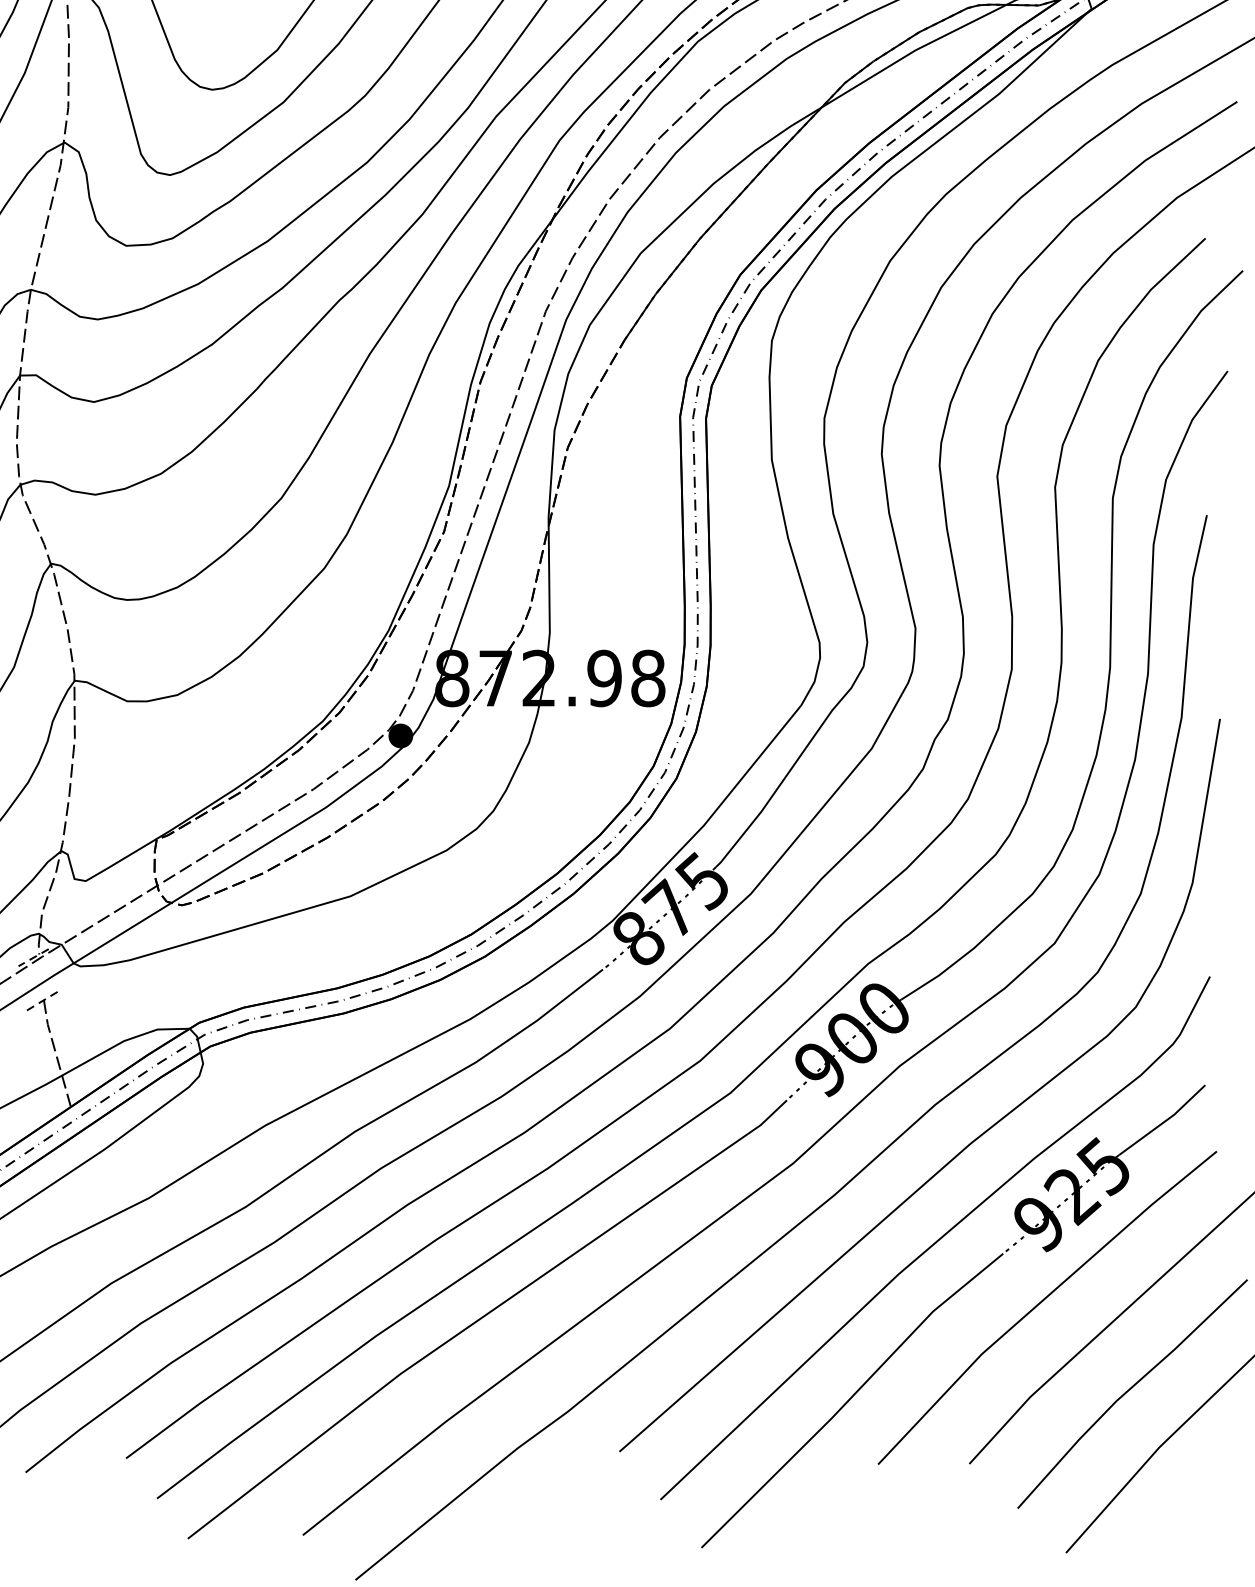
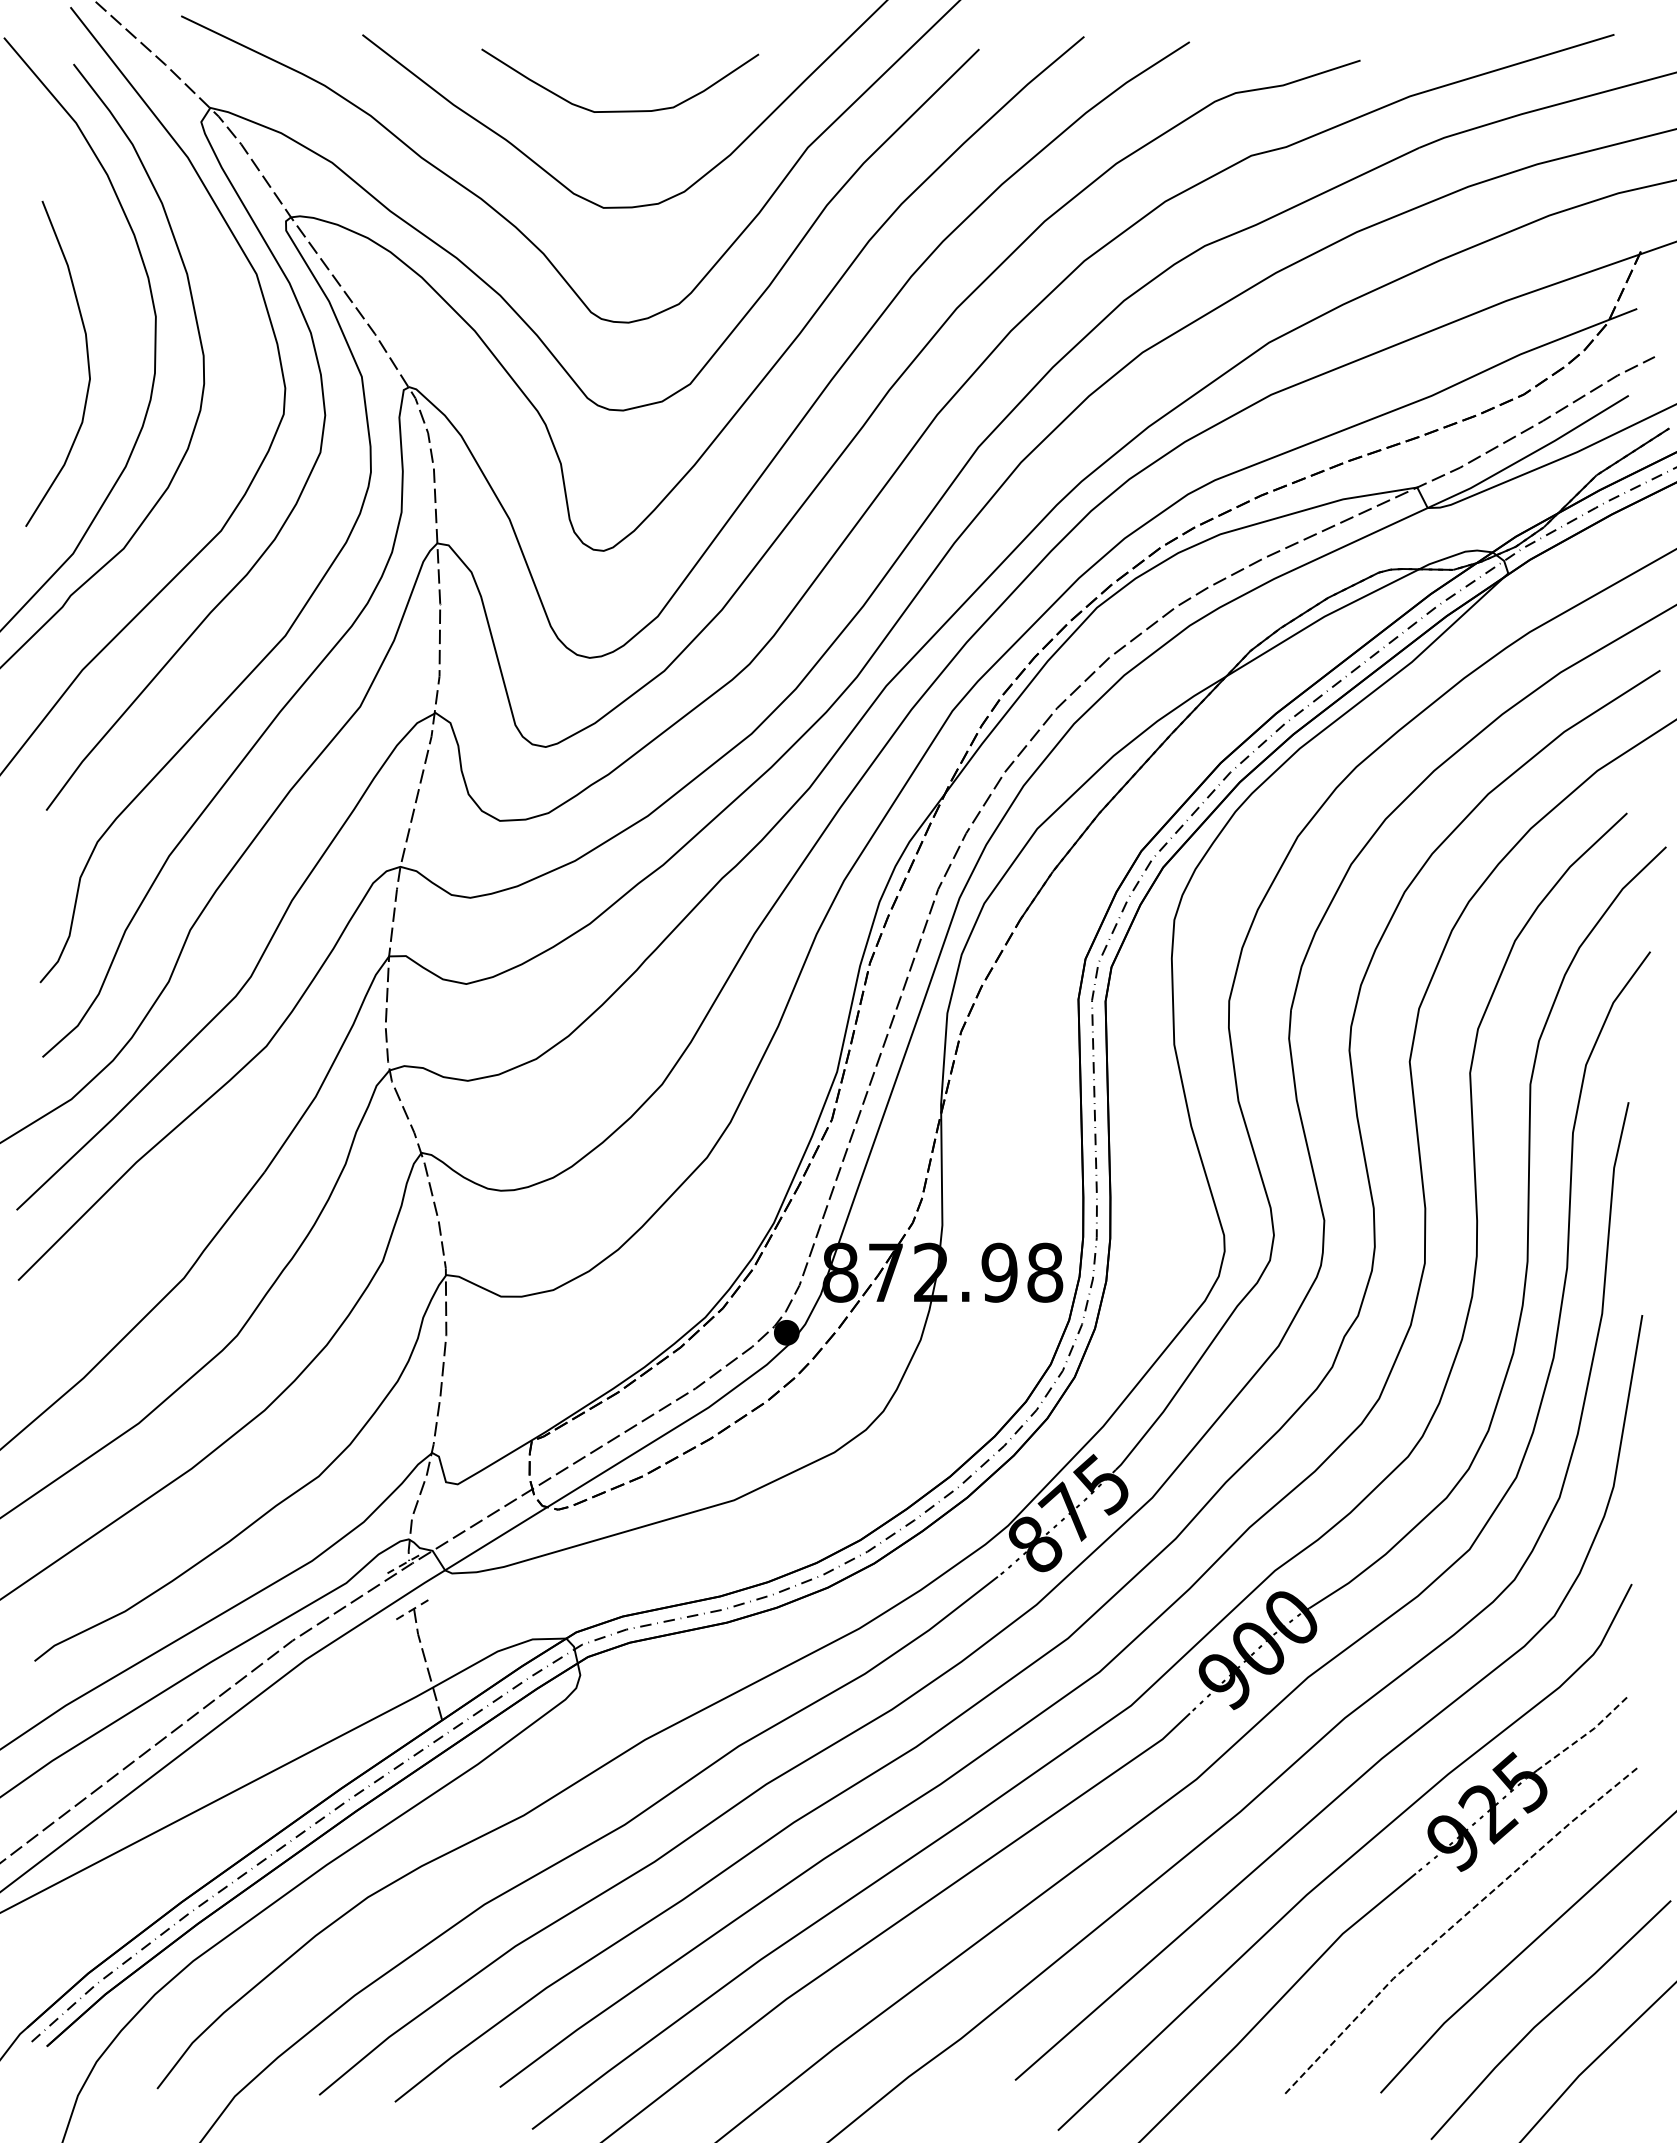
line: (1164, 1121) -> (1584, 1735), solid -> dashed
line: (1041, 1301) -> (1455, 1923), solid -> dashed

